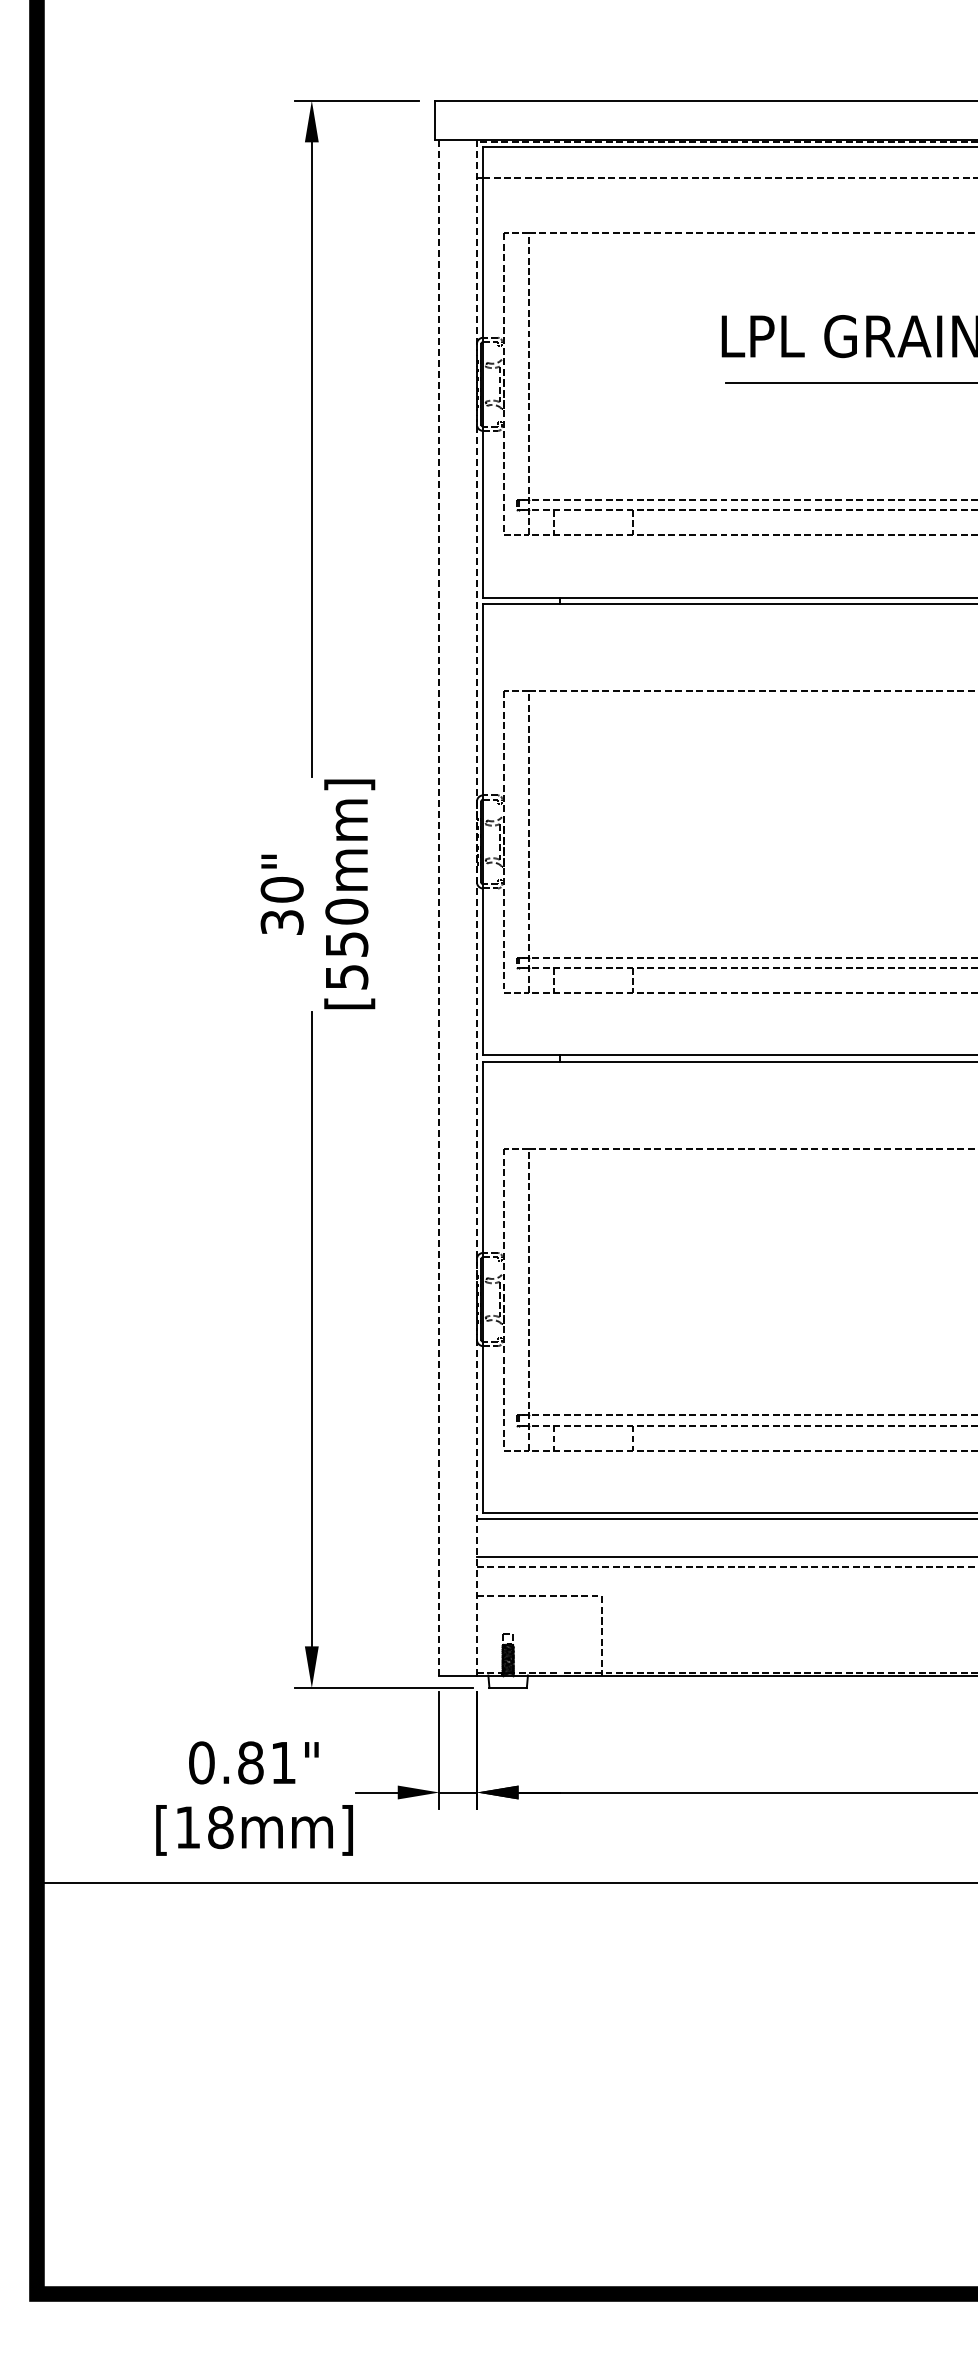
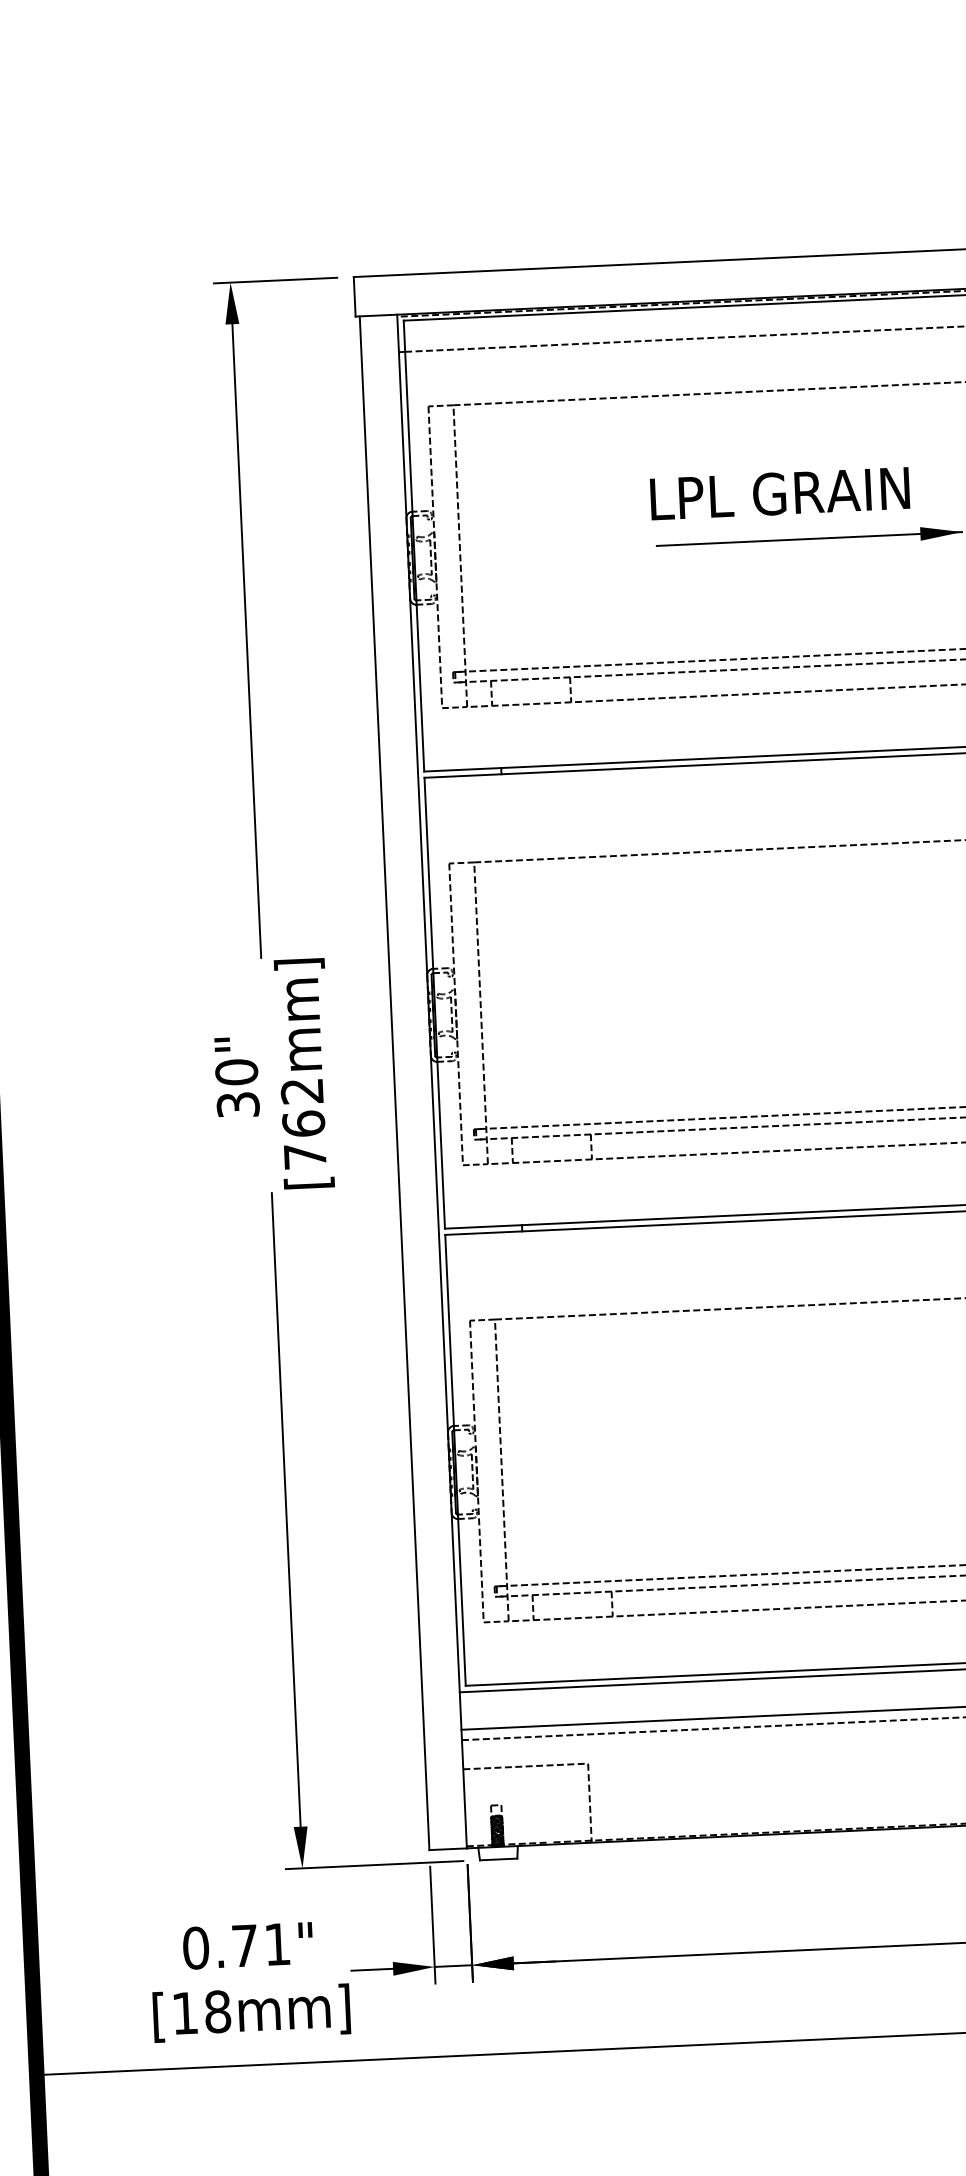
line: (439, 907) -> (394, 1082), dashed -> solid
line: (476, 907) -> (431, 1081), dashed -> solid
text: (346, 943) -> (303, 1123), [550mm] -> [762mm]
text: (250, 1762) -> (244, 1945), 0.81" -> 0.71"

